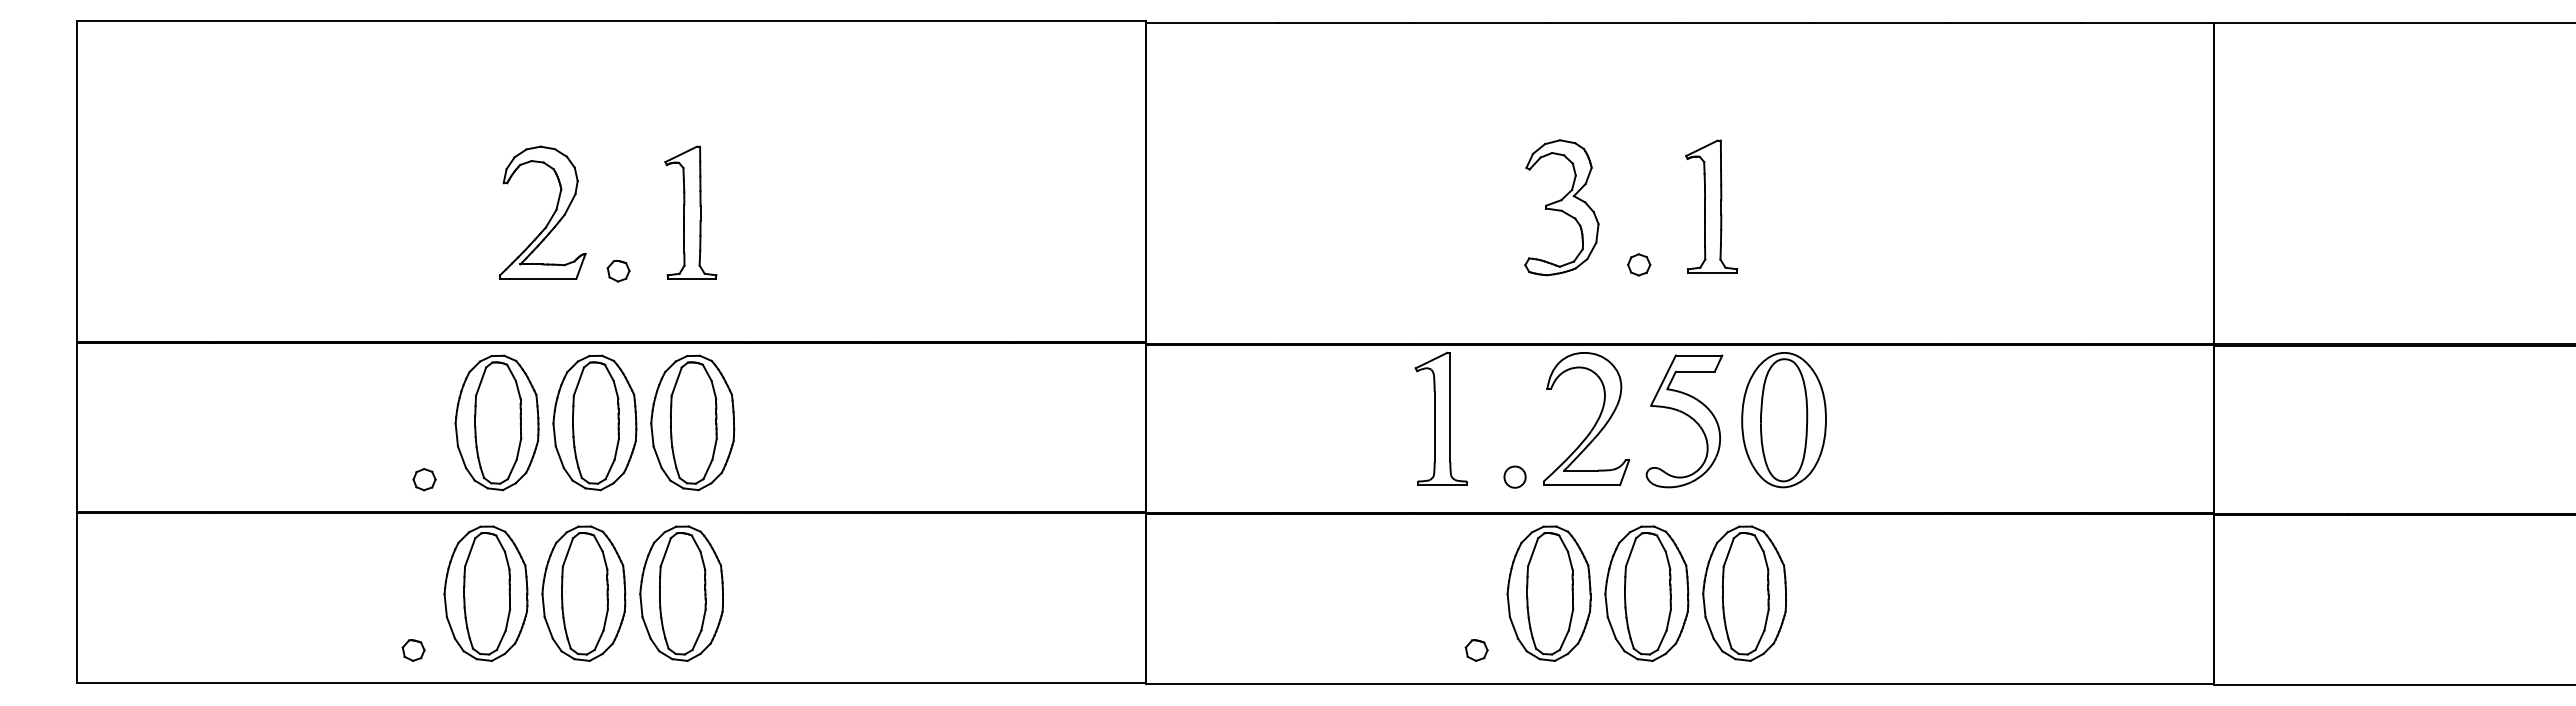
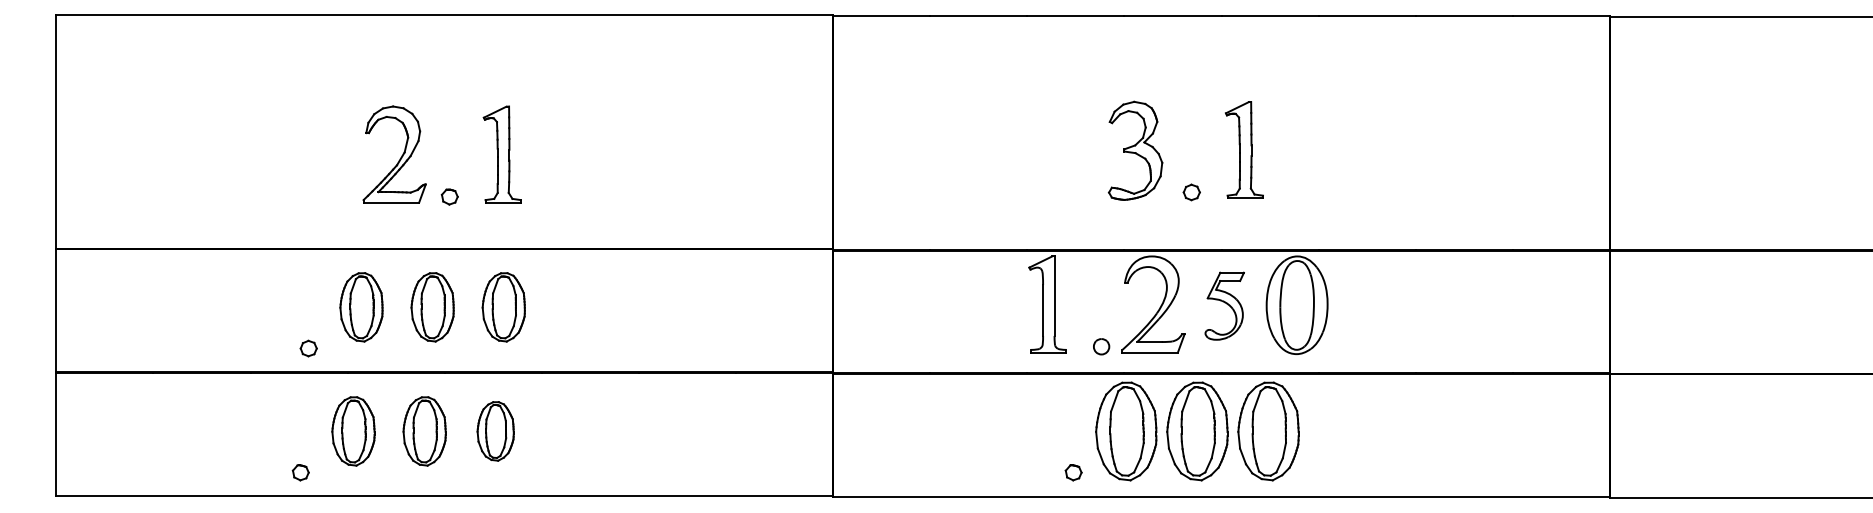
part: (1684, 421) -> (1224, 306), size x0.7
part: (496, 422) -> (361, 307), size x0.7
part: (594, 422) -> (432, 307), size x0.7
part: (692, 422) -> (503, 307), size x0.7
part: (485, 593) -> (353, 431), size x0.7
part: (583, 593) -> (424, 431), size x0.7
part: (681, 593) -> (495, 431), size x0.6

